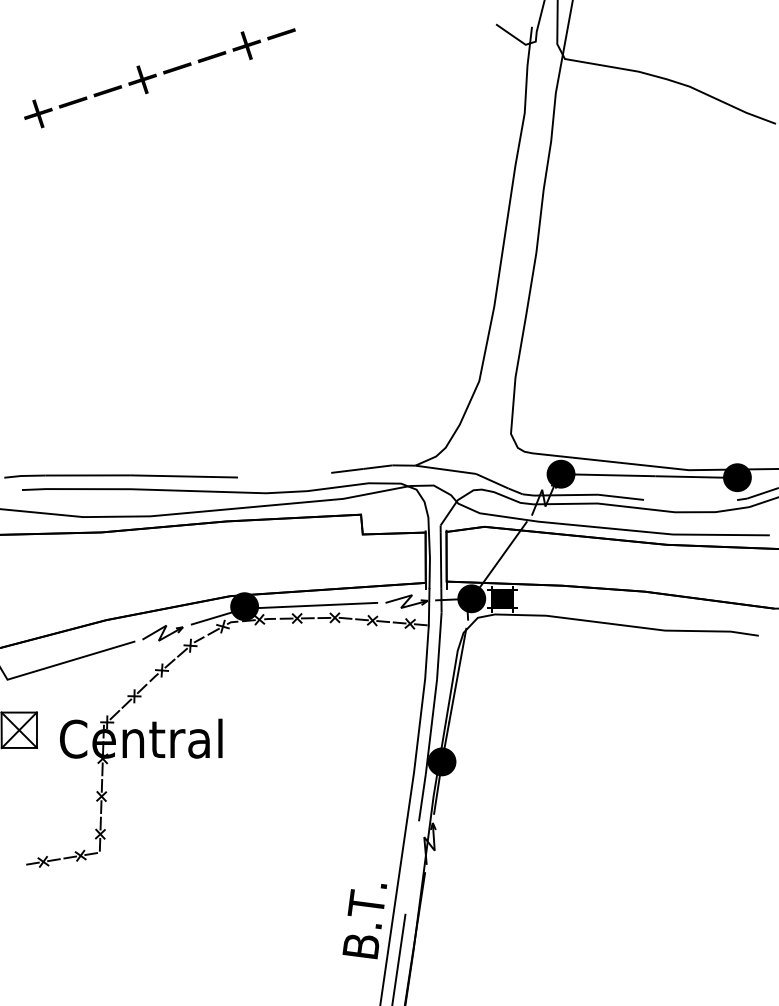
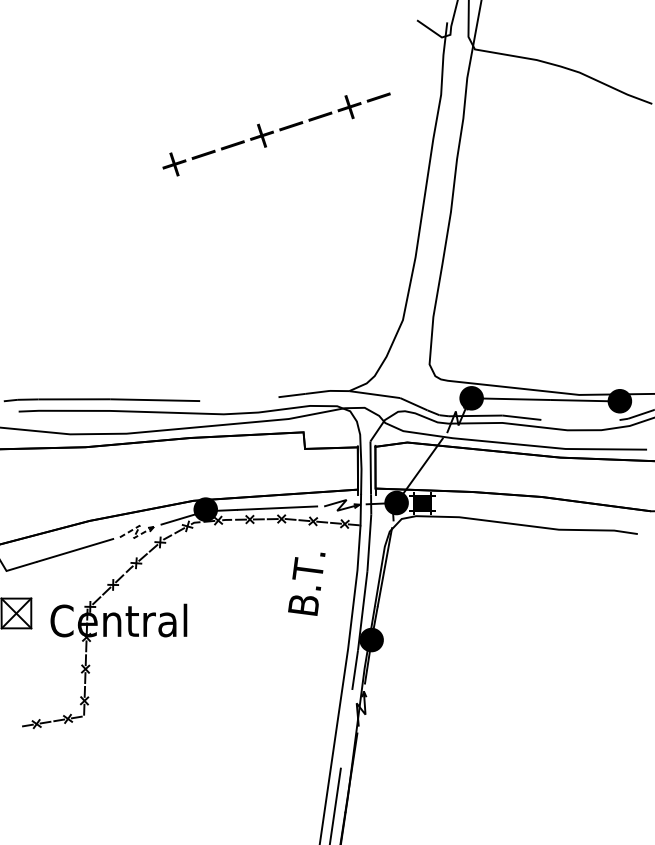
part: (159, 78) -> (276, 134), moved
line: (162, 633) -> (136, 532), solid -> dashed
text: (364, 921) -> (306, 584), moved

